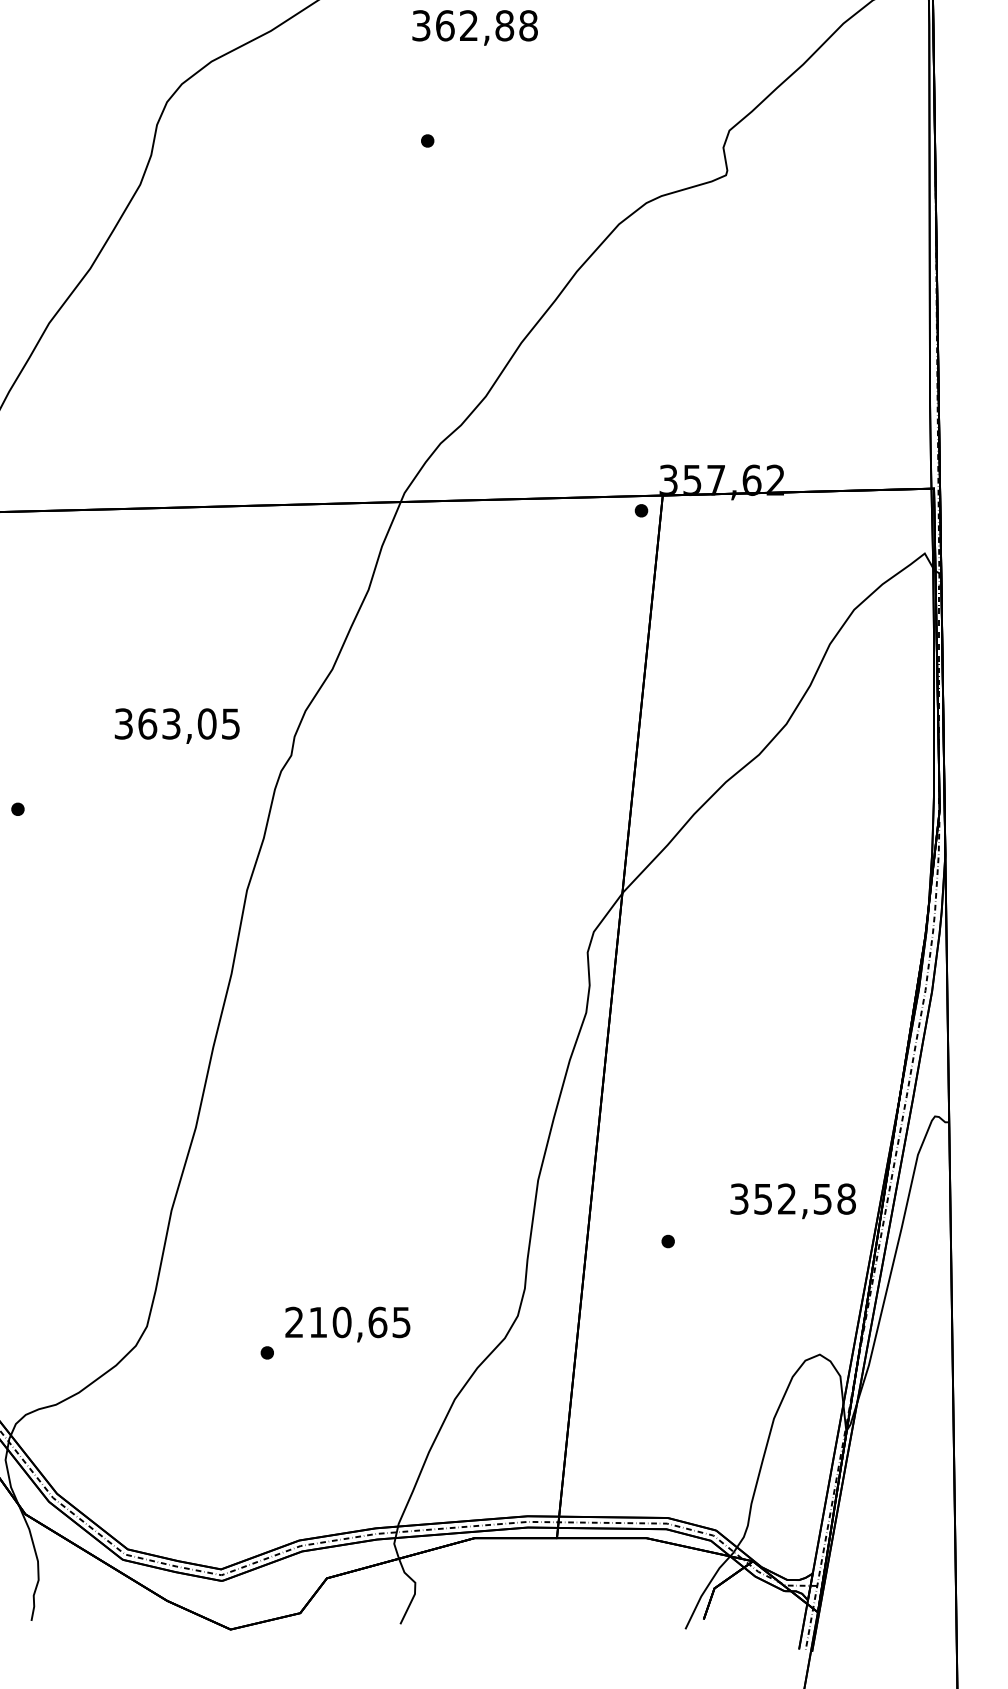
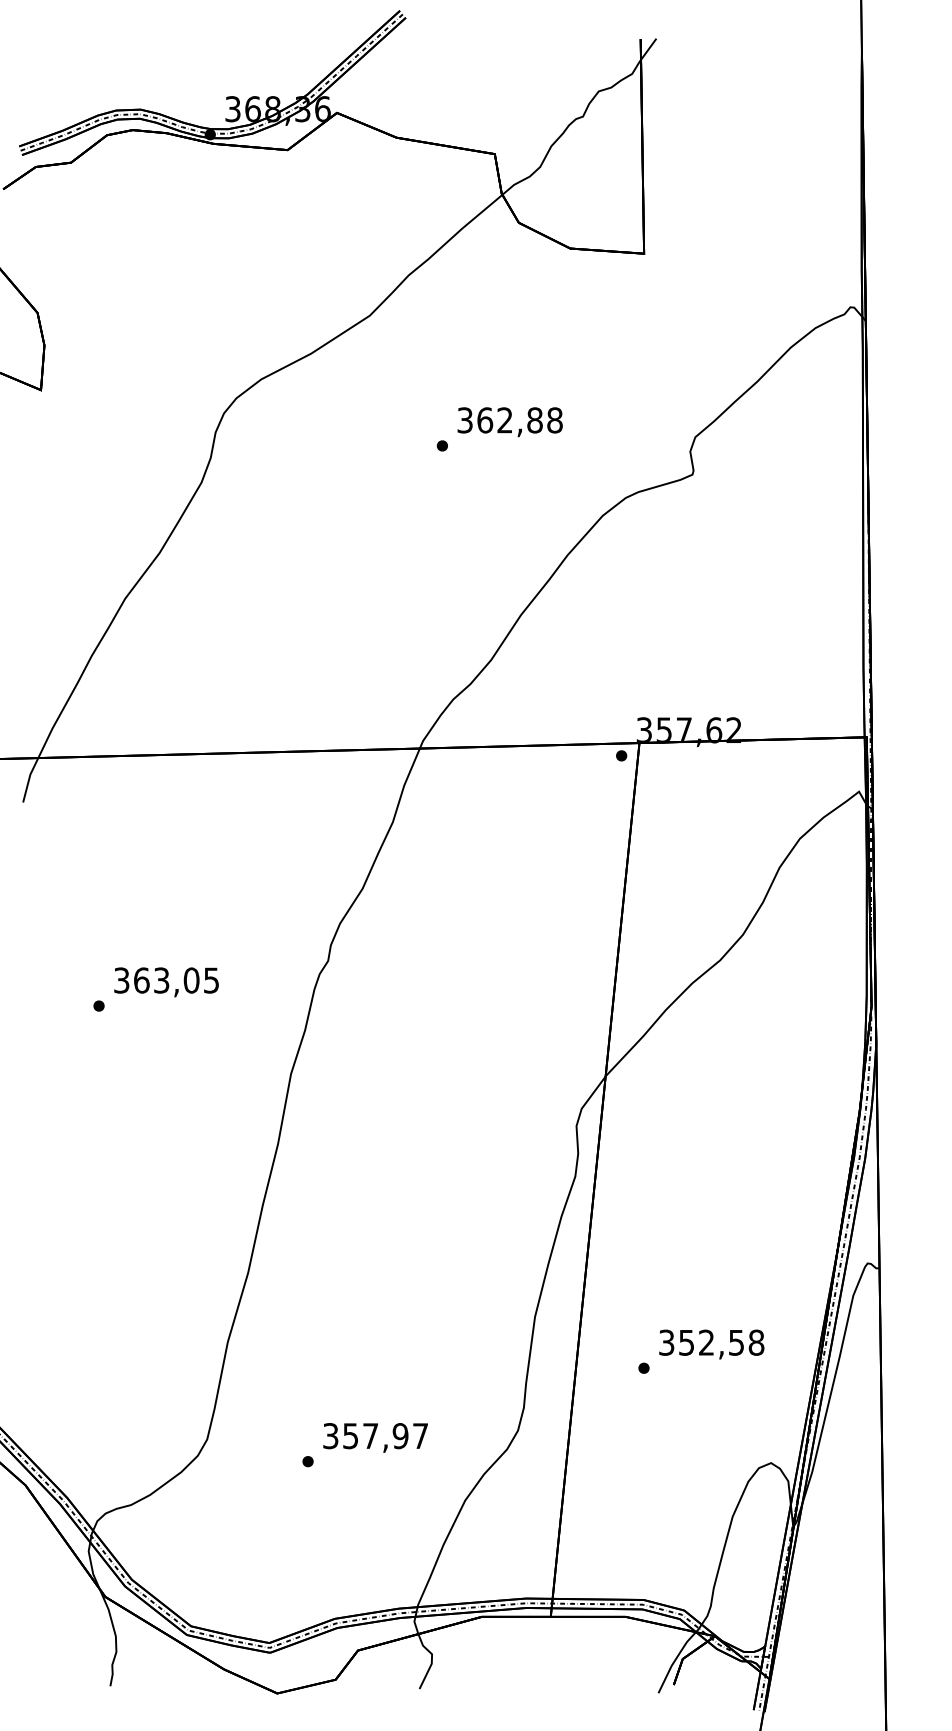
text: (474, 28) -> (509, 422), moved
text: (177, 726) -> (166, 982), moved
text: (792, 1201) -> (711, 1344), moved
text: (347, 1322) -> (375, 1436), 210,65 -> 357,97

